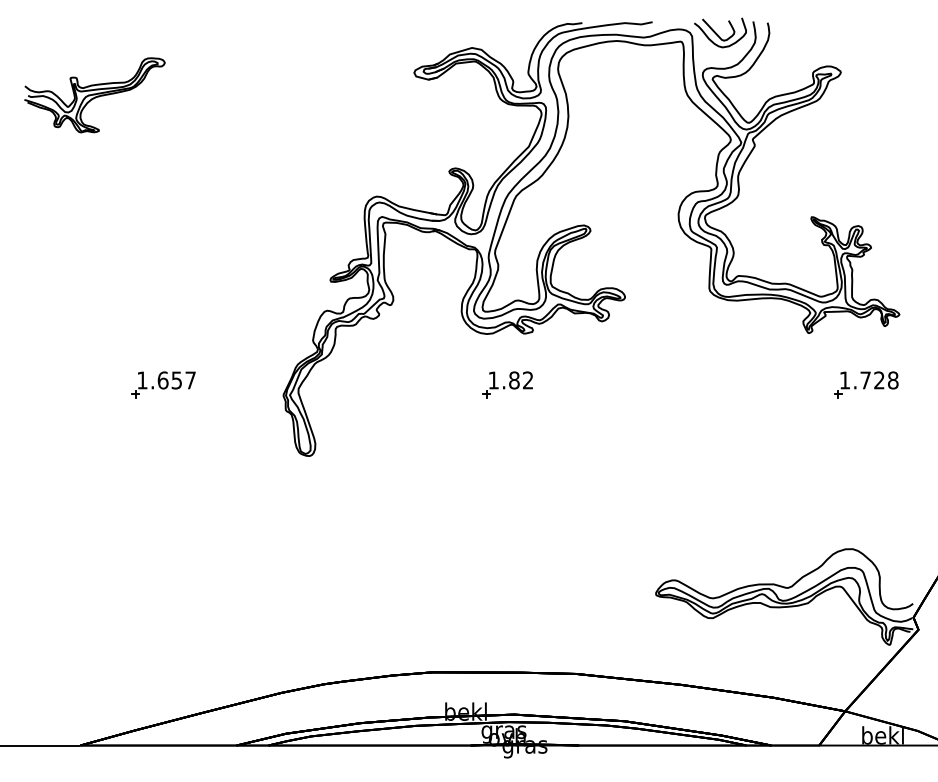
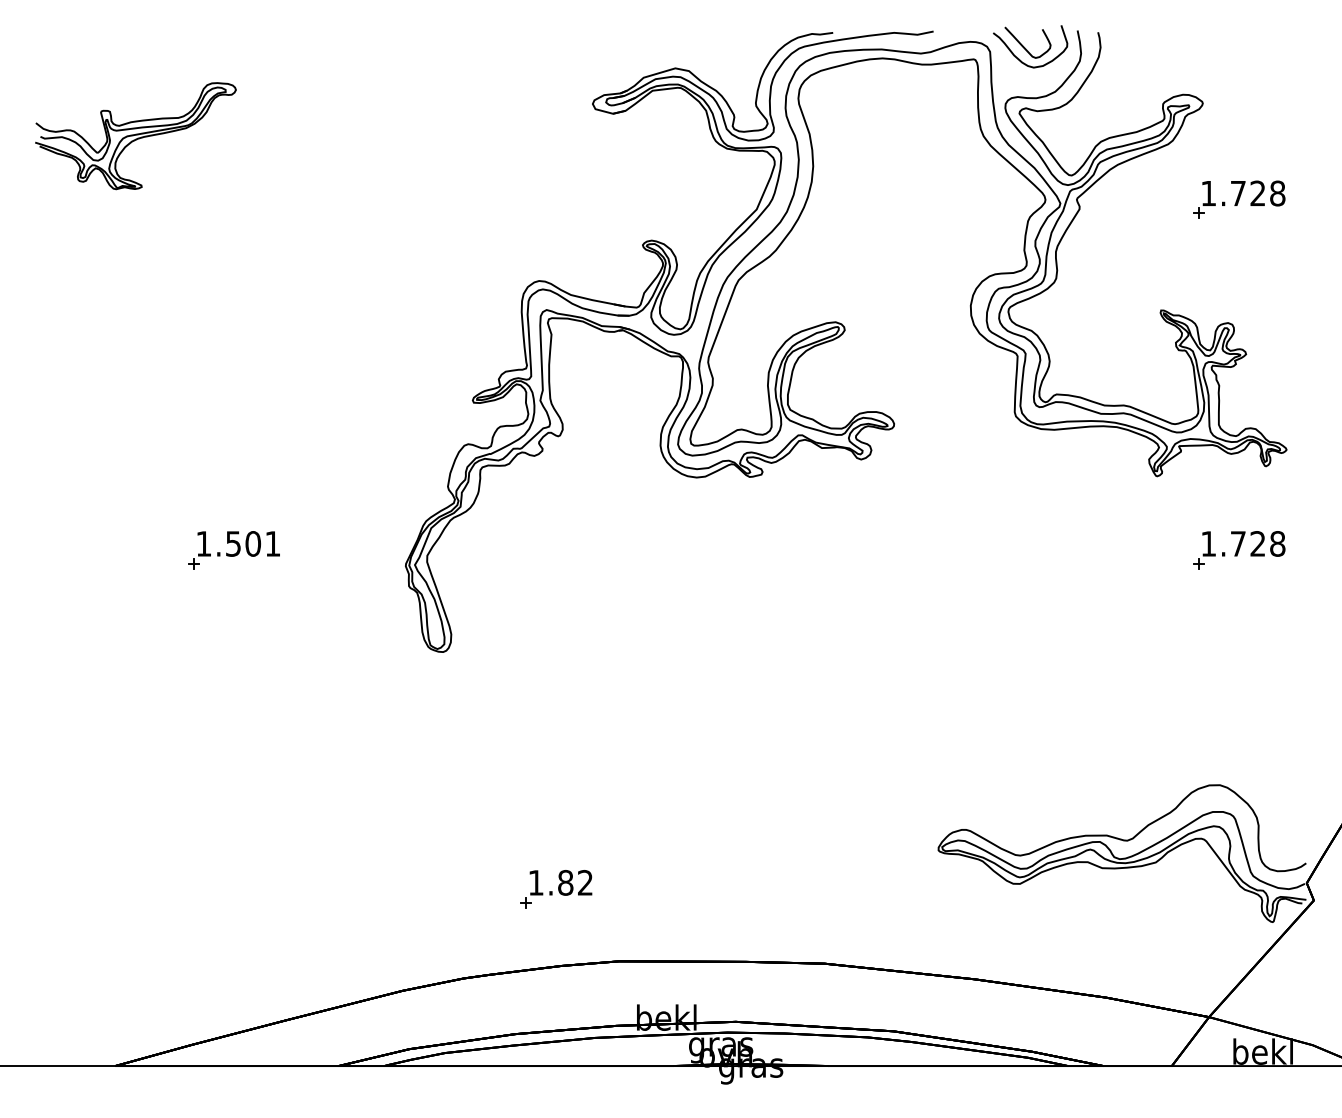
part: (866, 139) -> (1239, 199), added
text: (176, 380) -> (252, 543), 1.657 -> 1.501
part: (507, 384) -> (555, 888), moved

